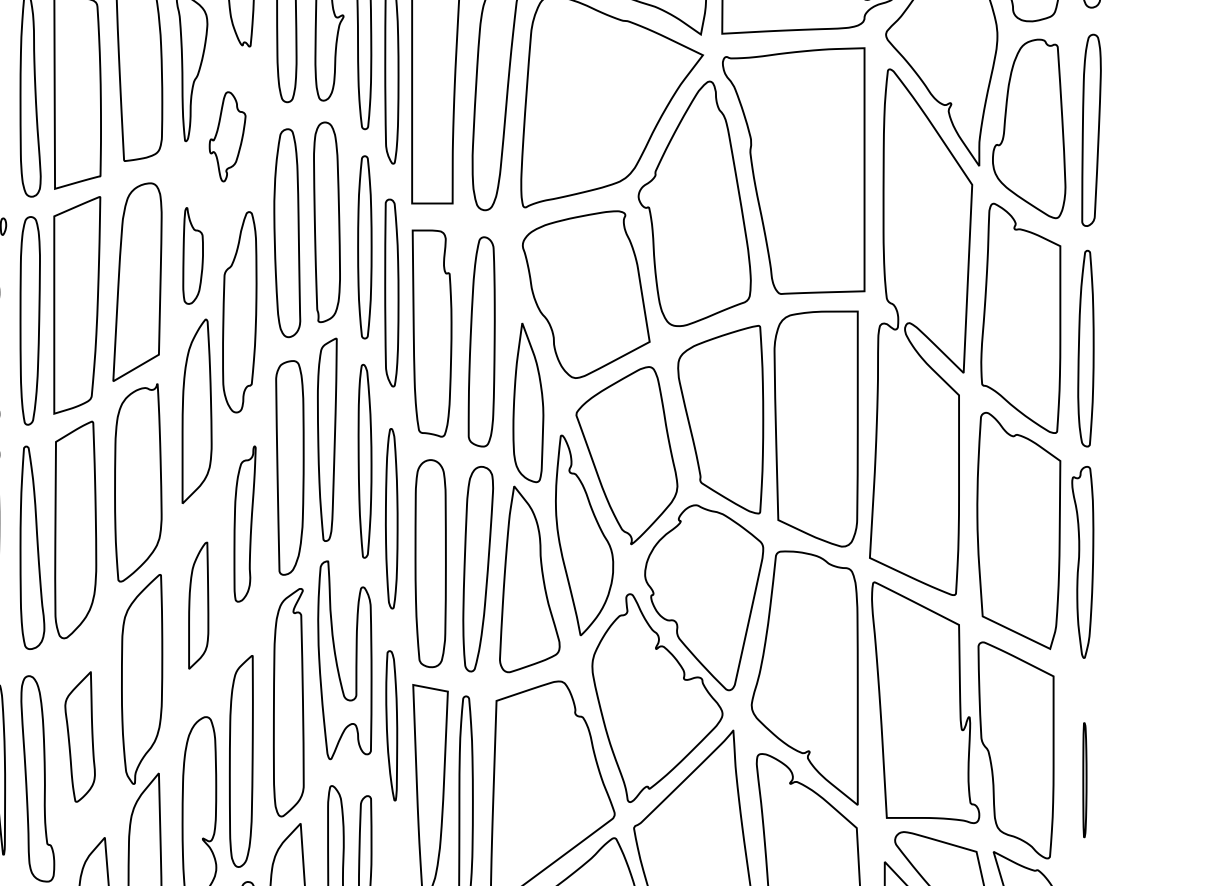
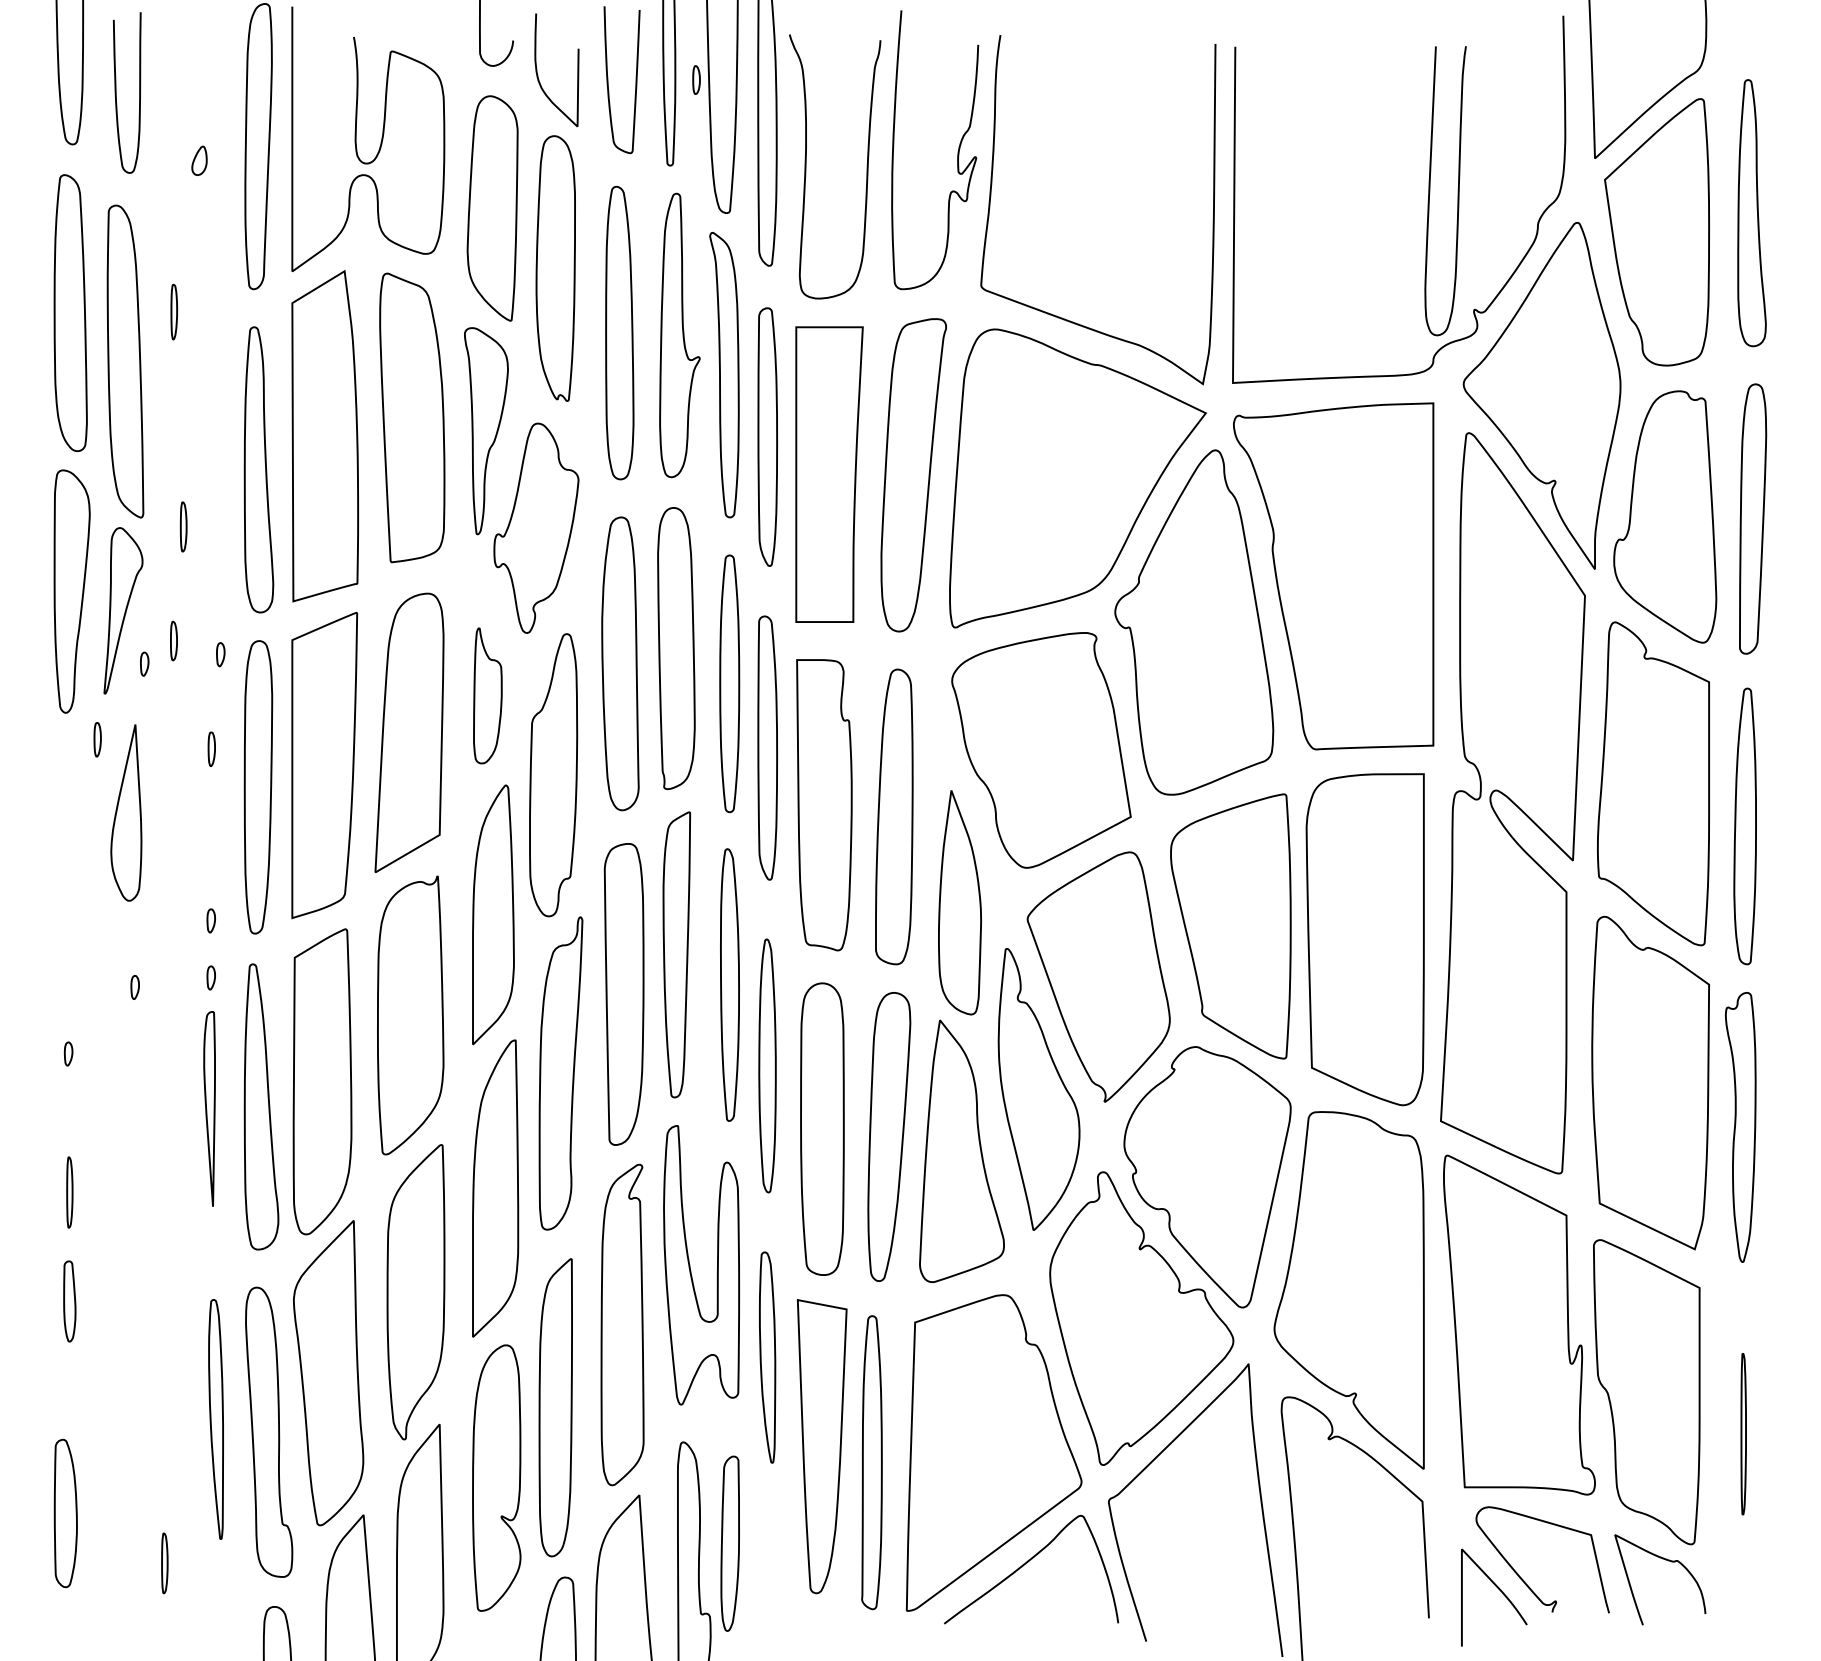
part: (227, 136) -> (536, 527), size x1.67
part: (244, 524) -> (560, 1073), size x1.43
part: (198, 605) -> (495, 1188), size x1.67
part: (79, 737) -> (328, 1373), size x1.67

